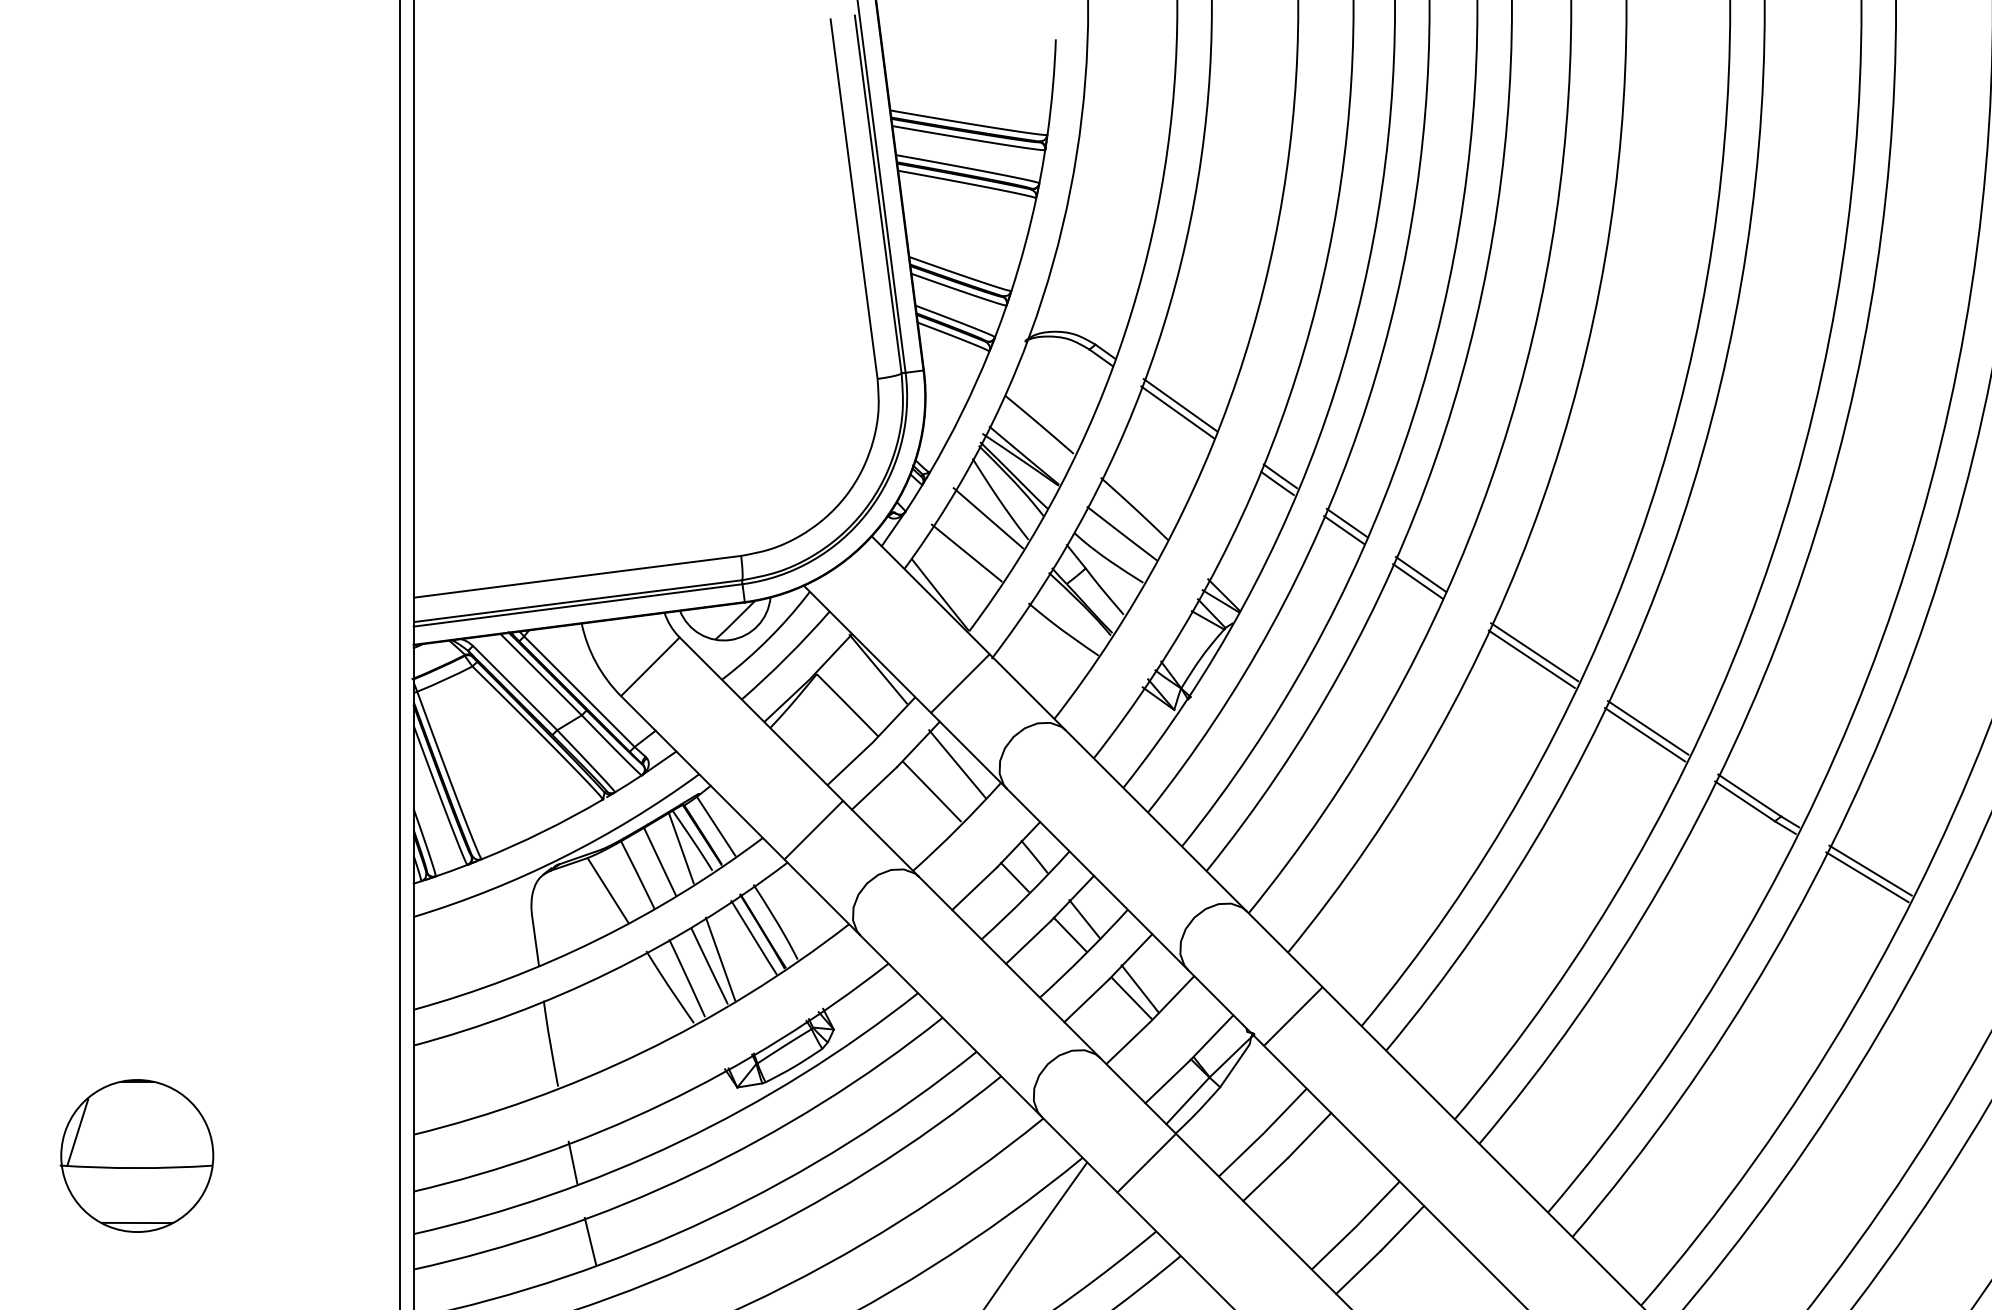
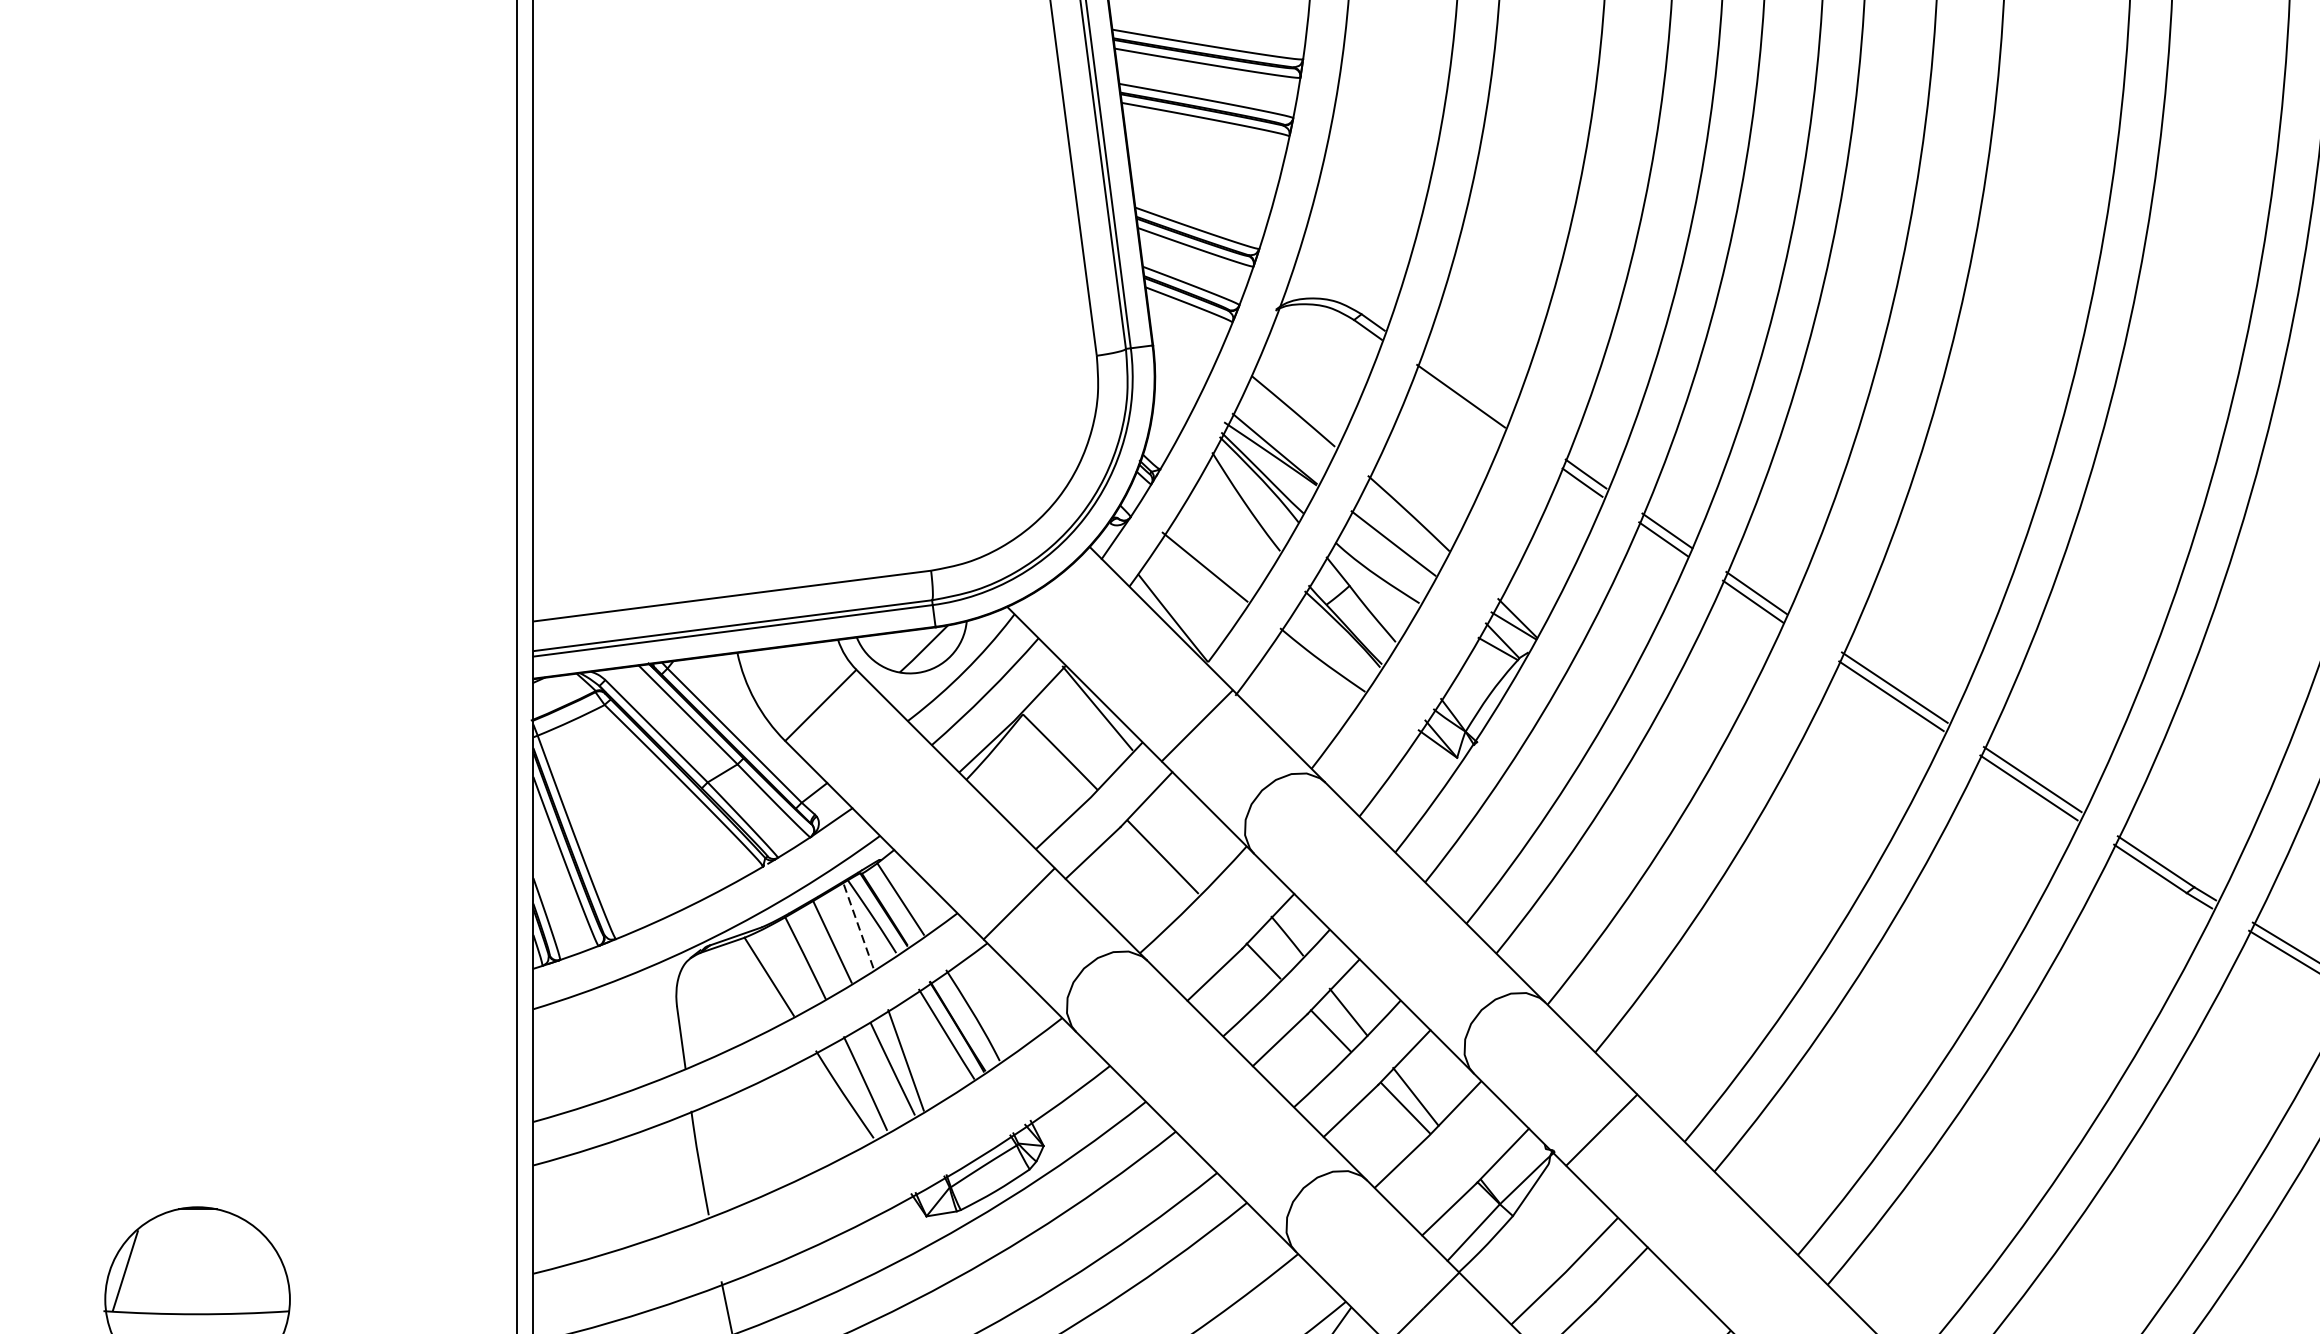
line: (1179, 405) -> (1463, 388), removed
line: (988, 518) -> (1231, 525), removed
line: (957, 764) -> (1193, 824), removed
line: (681, 847) -> (858, 924), solid -> dashed

